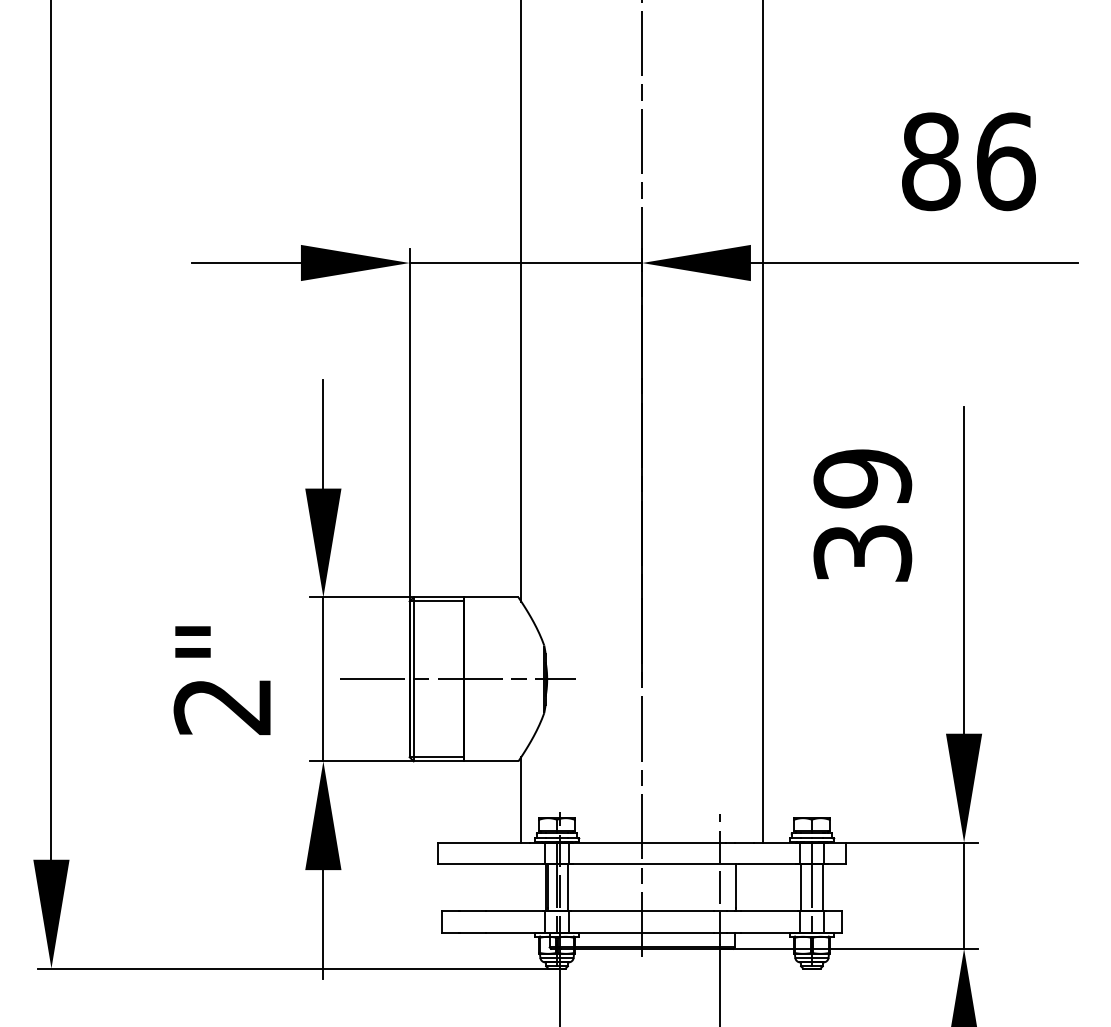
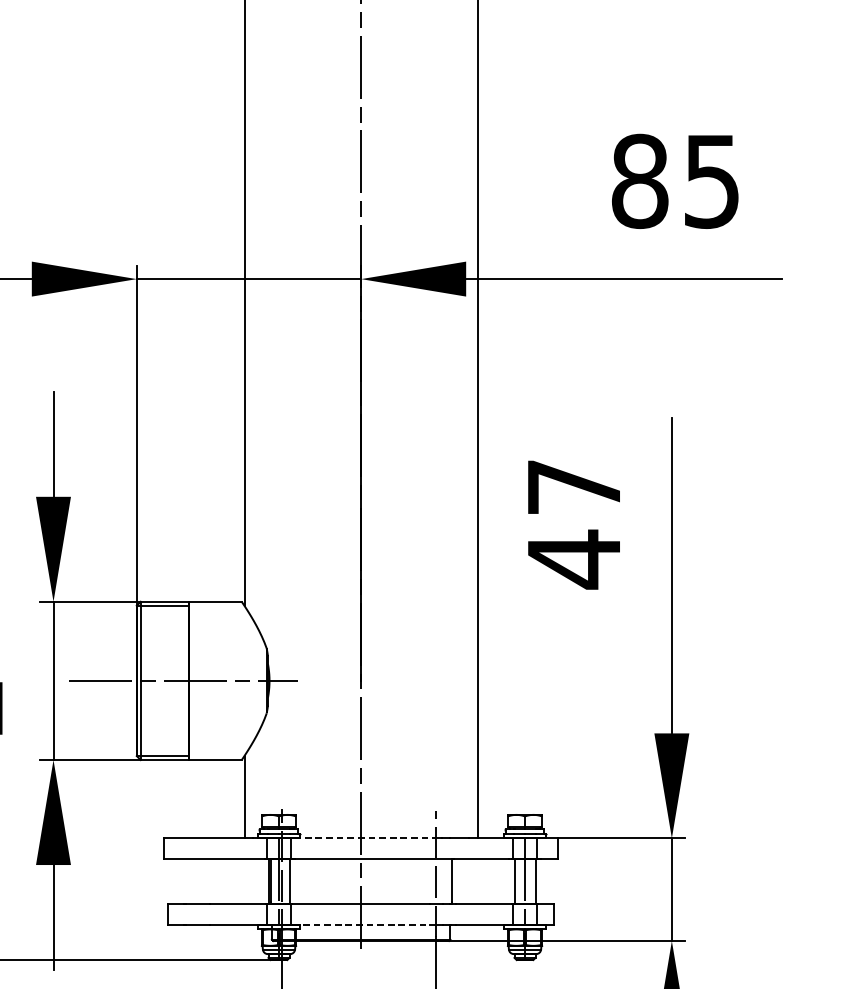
text: (1006, 161) -> (712, 181), 86 -> 85
text: (862, 516) -> (573, 523), 39 -> 47
line: (646, 842) -> (365, 838), solid -> dashed
line: (642, 932) -> (361, 925), solid -> dashed

